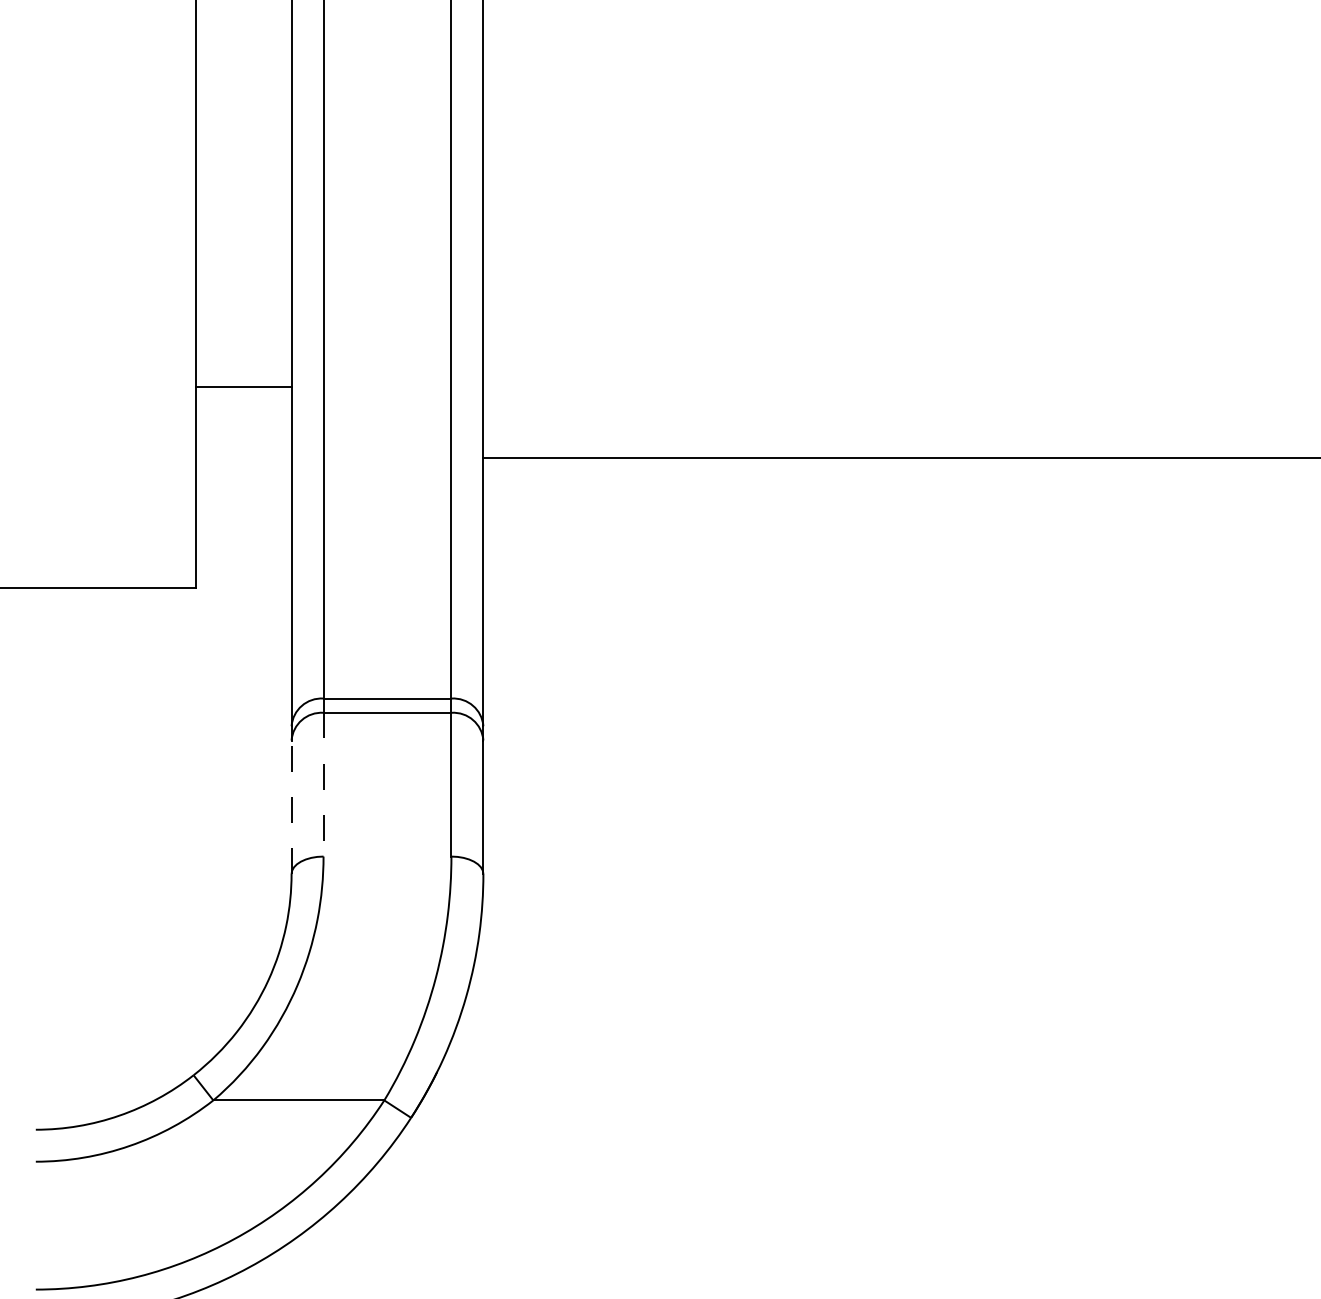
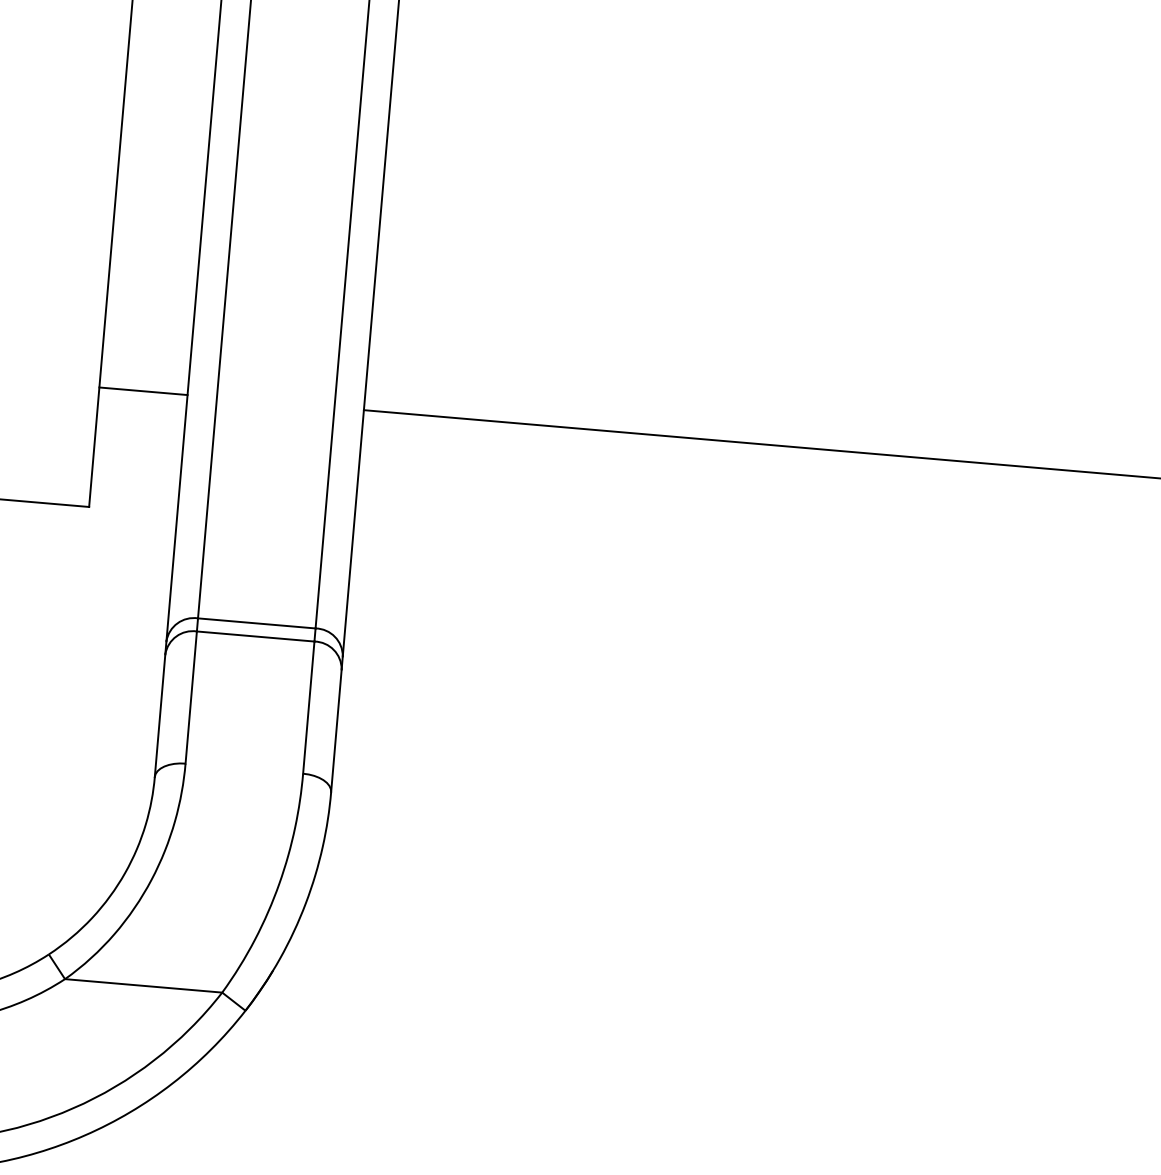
line: (243, 387) -> (143, 391), moved
line: (323, 784) -> (191, 697), dashed -> solid
line: (291, 807) -> (159, 715), dashed -> solid

